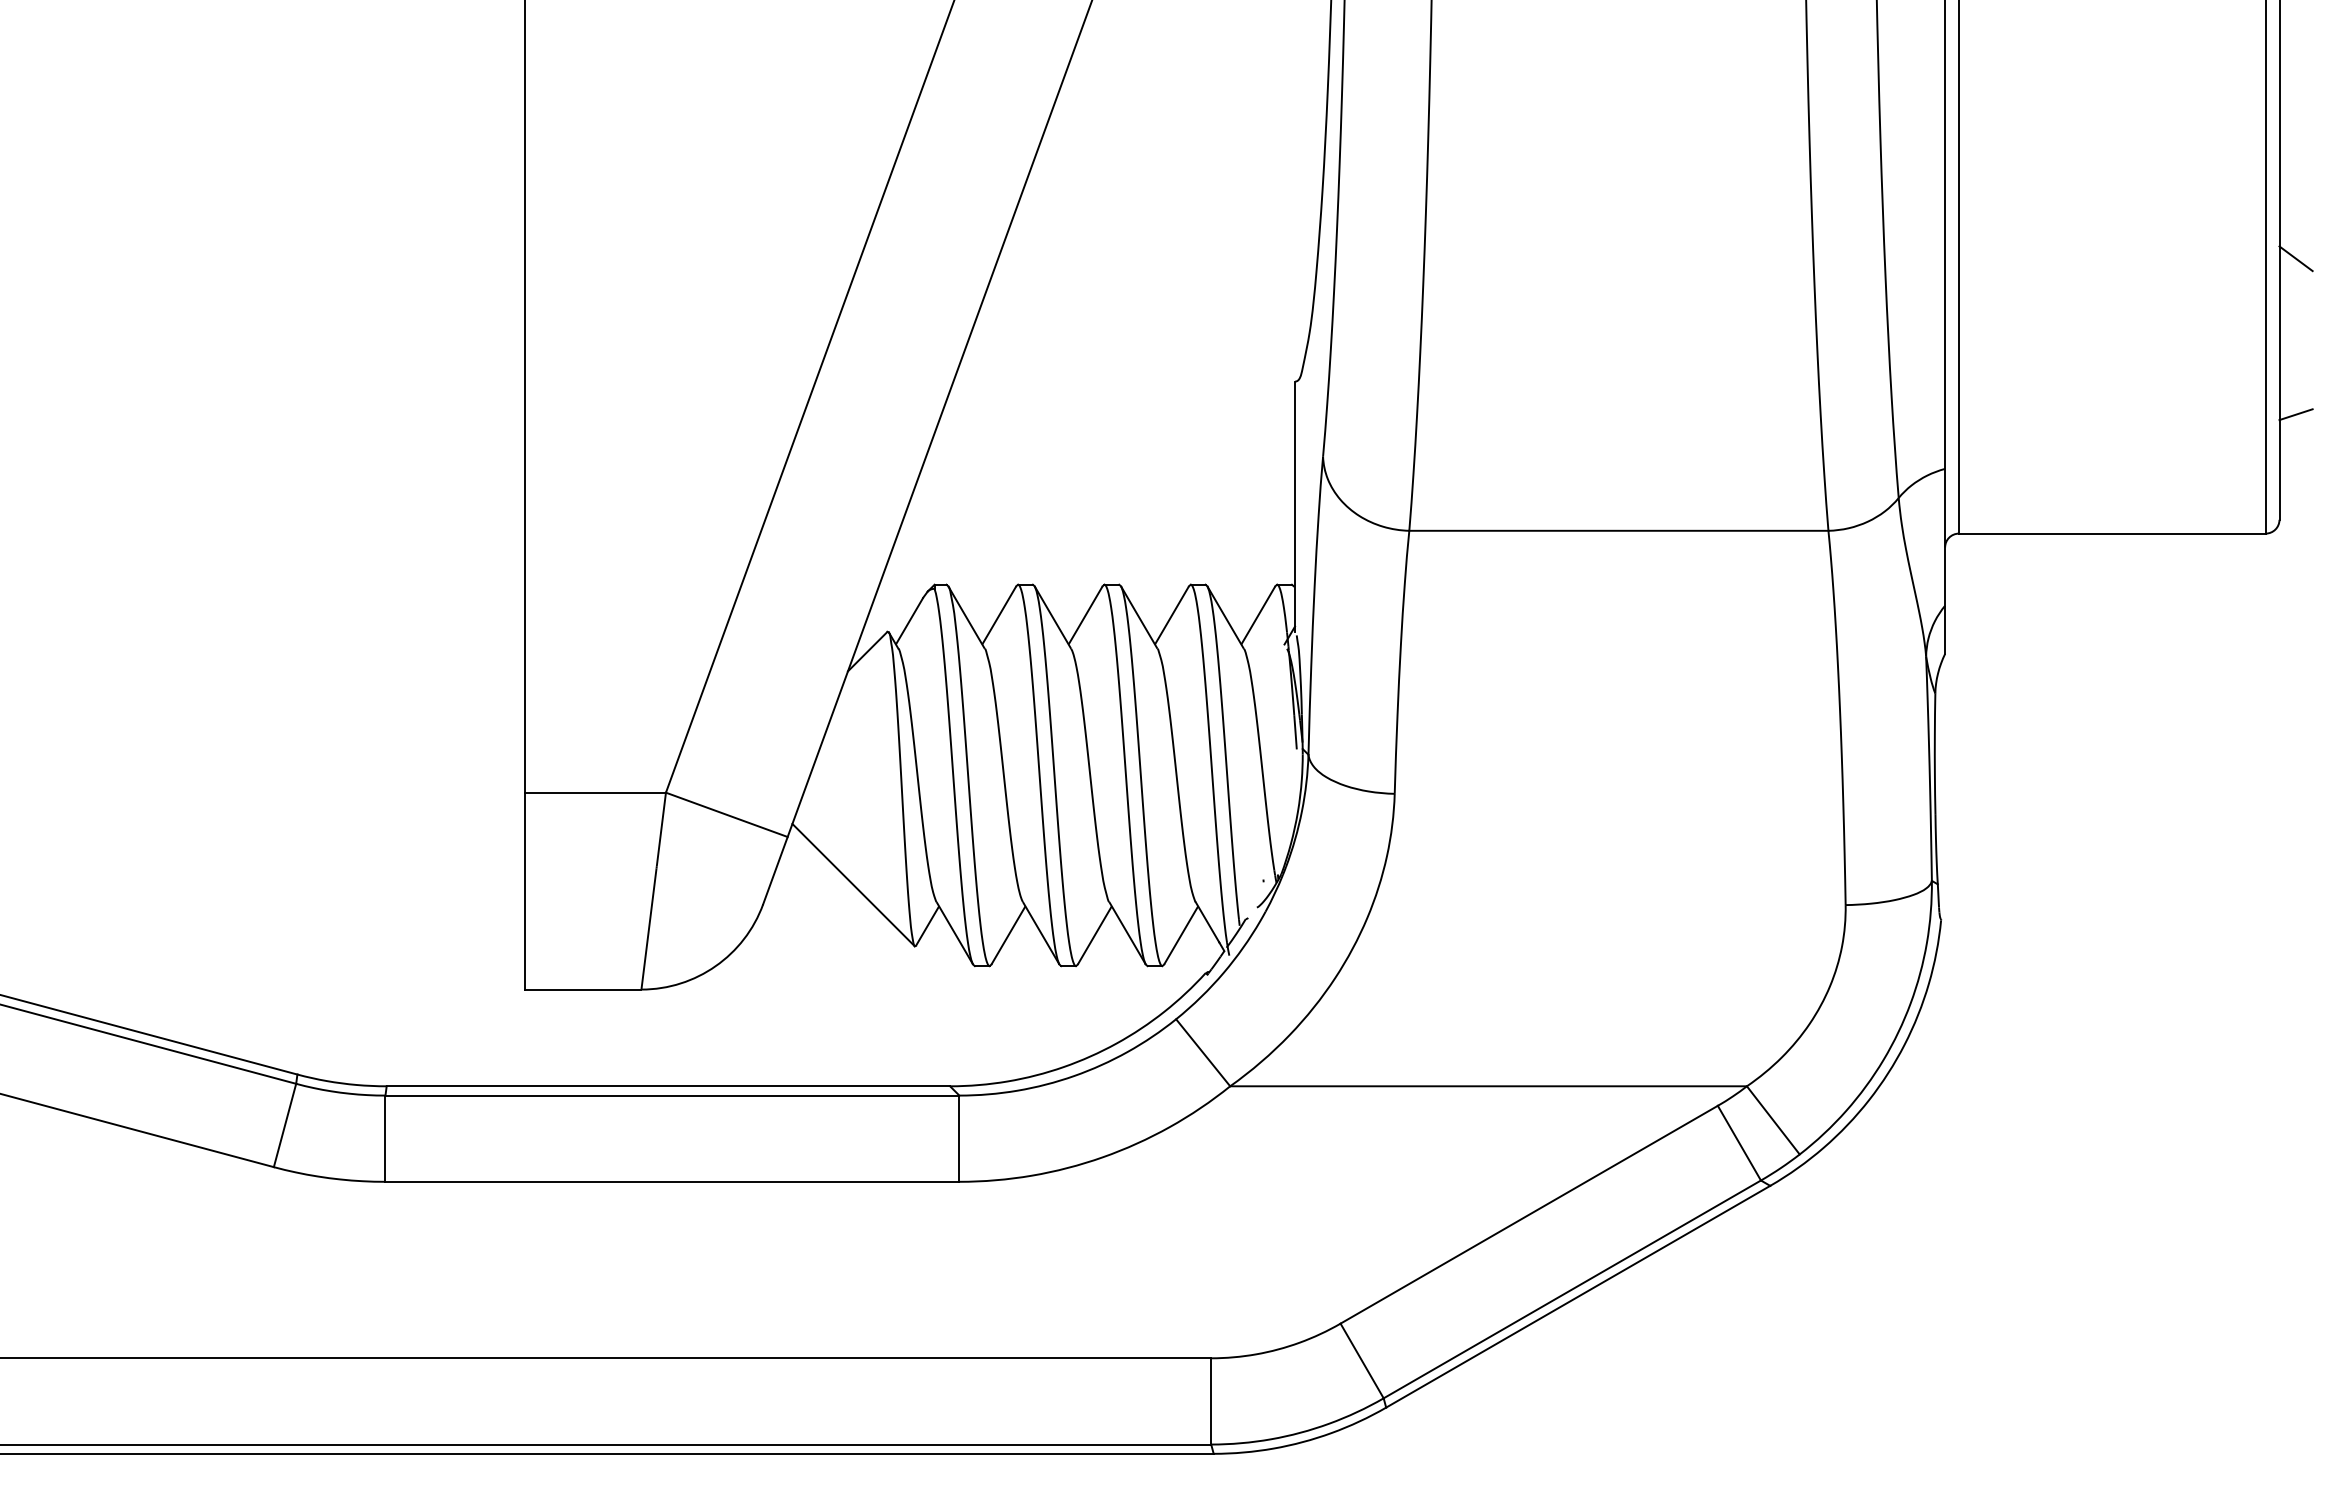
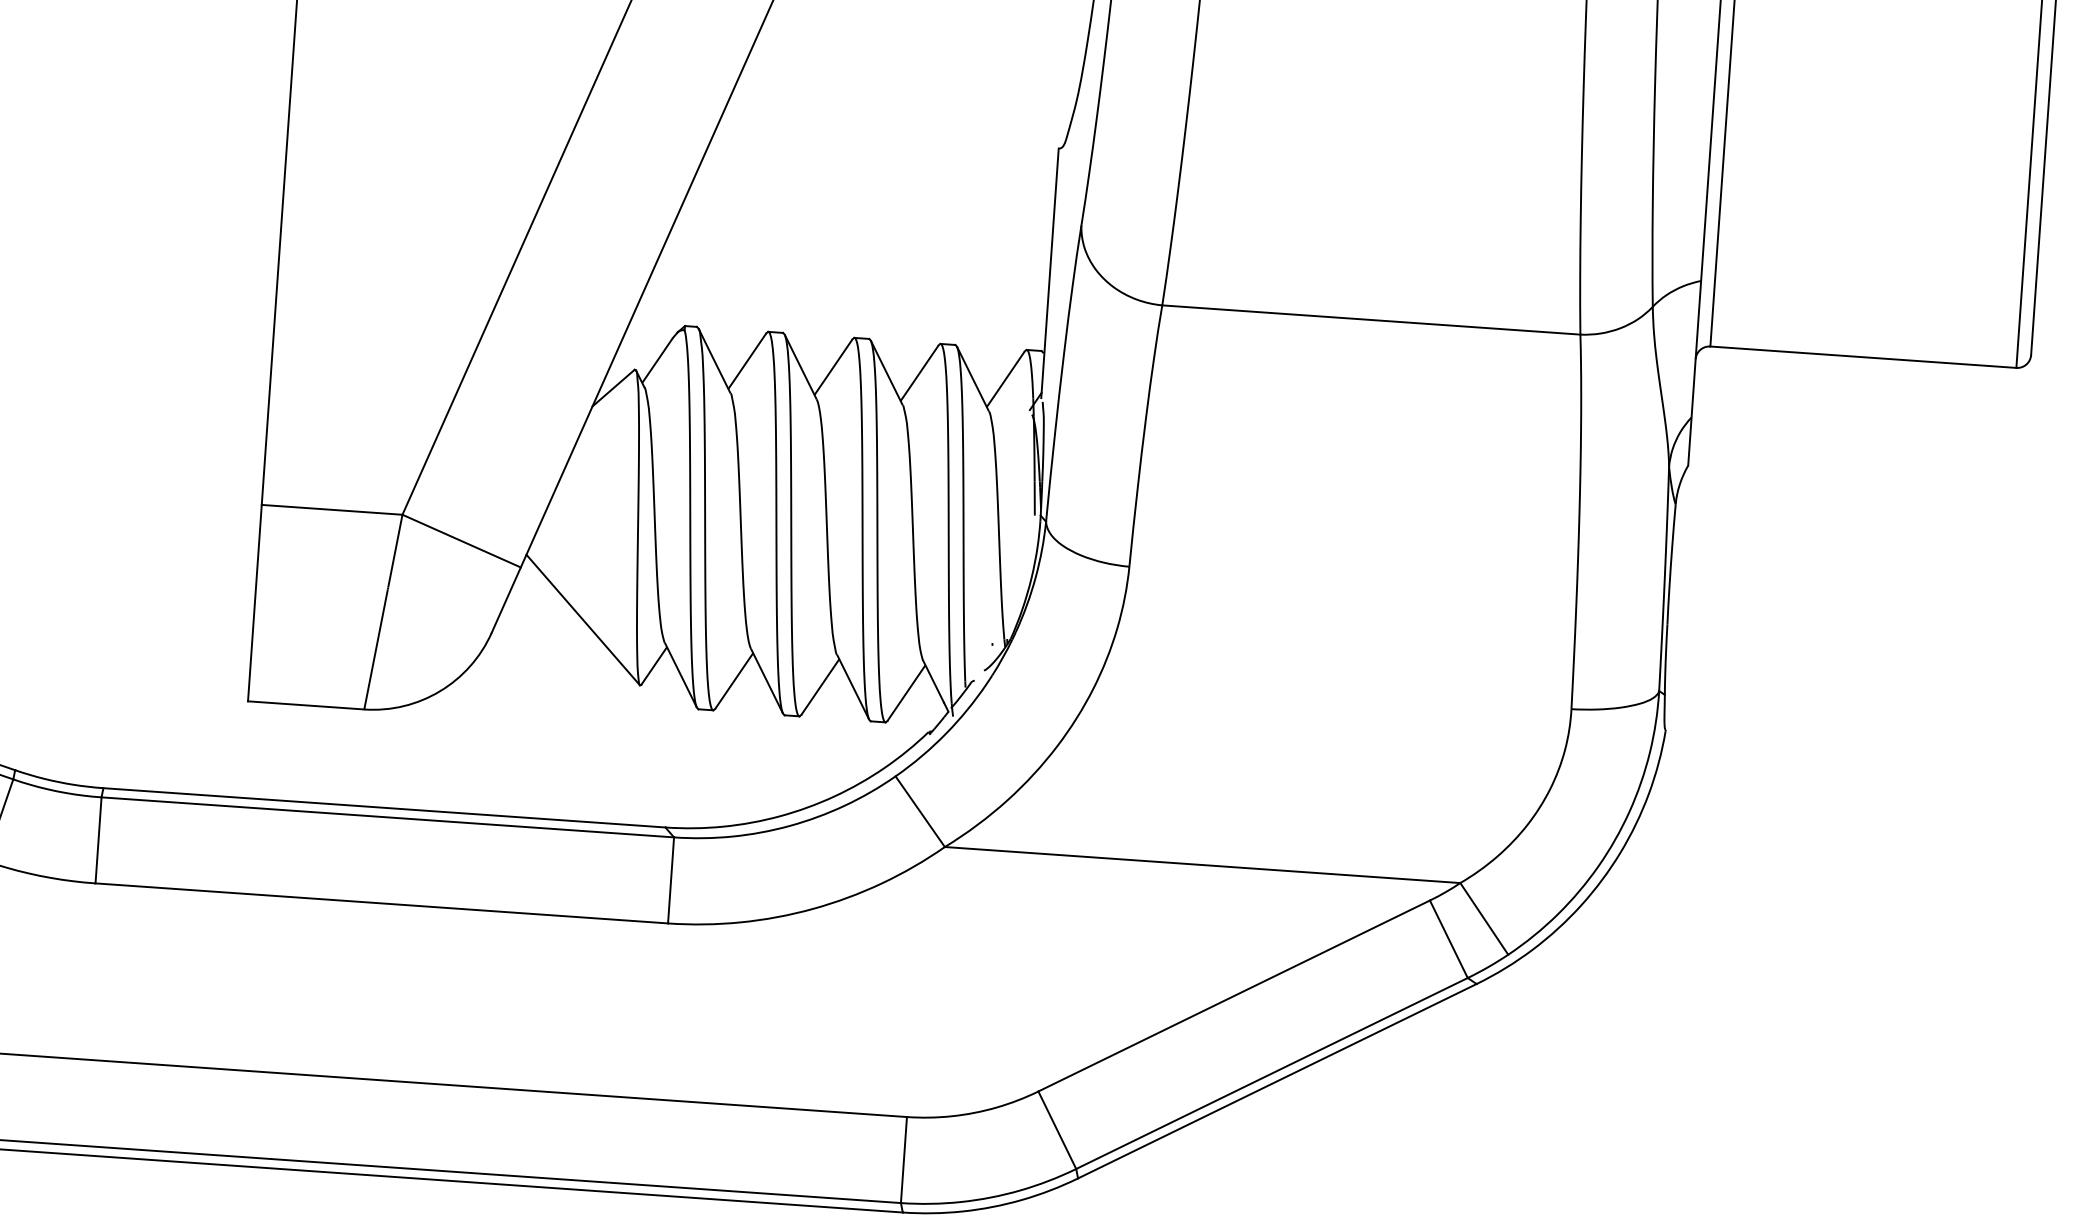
line: (2295, 258) -> (2065, 95), removed
line: (2295, 414) -> (2054, 251), removed

